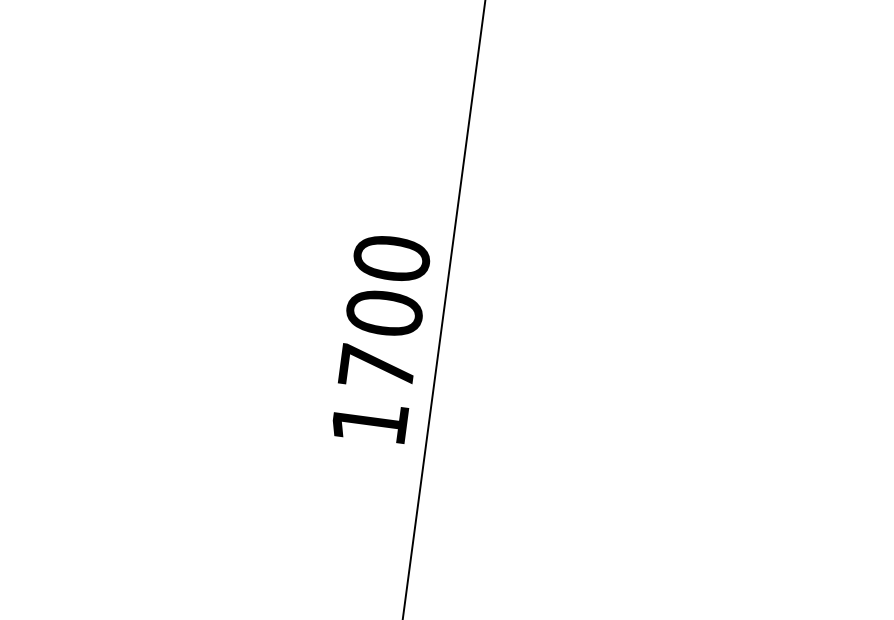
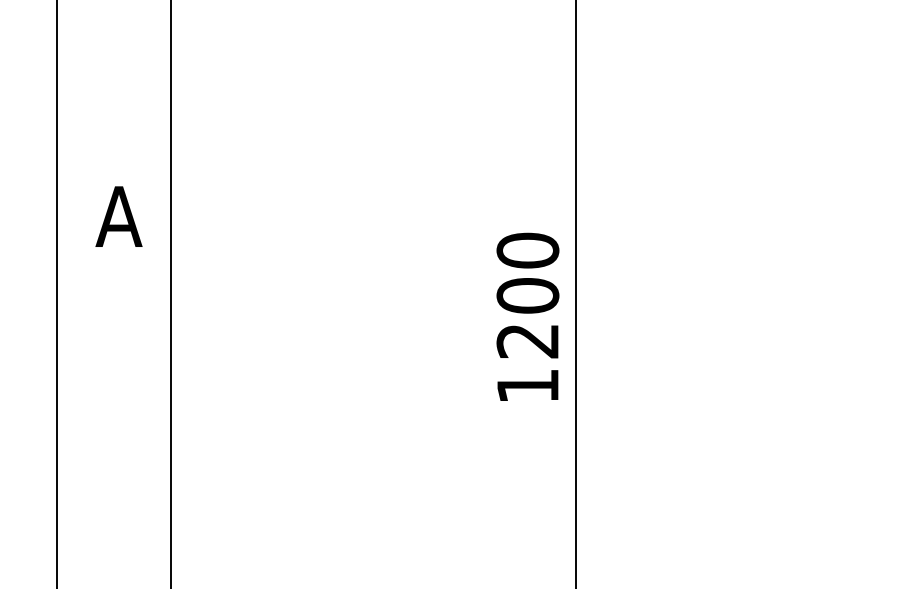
text: (376, 368) -> (527, 341), 1700 -> 1200

